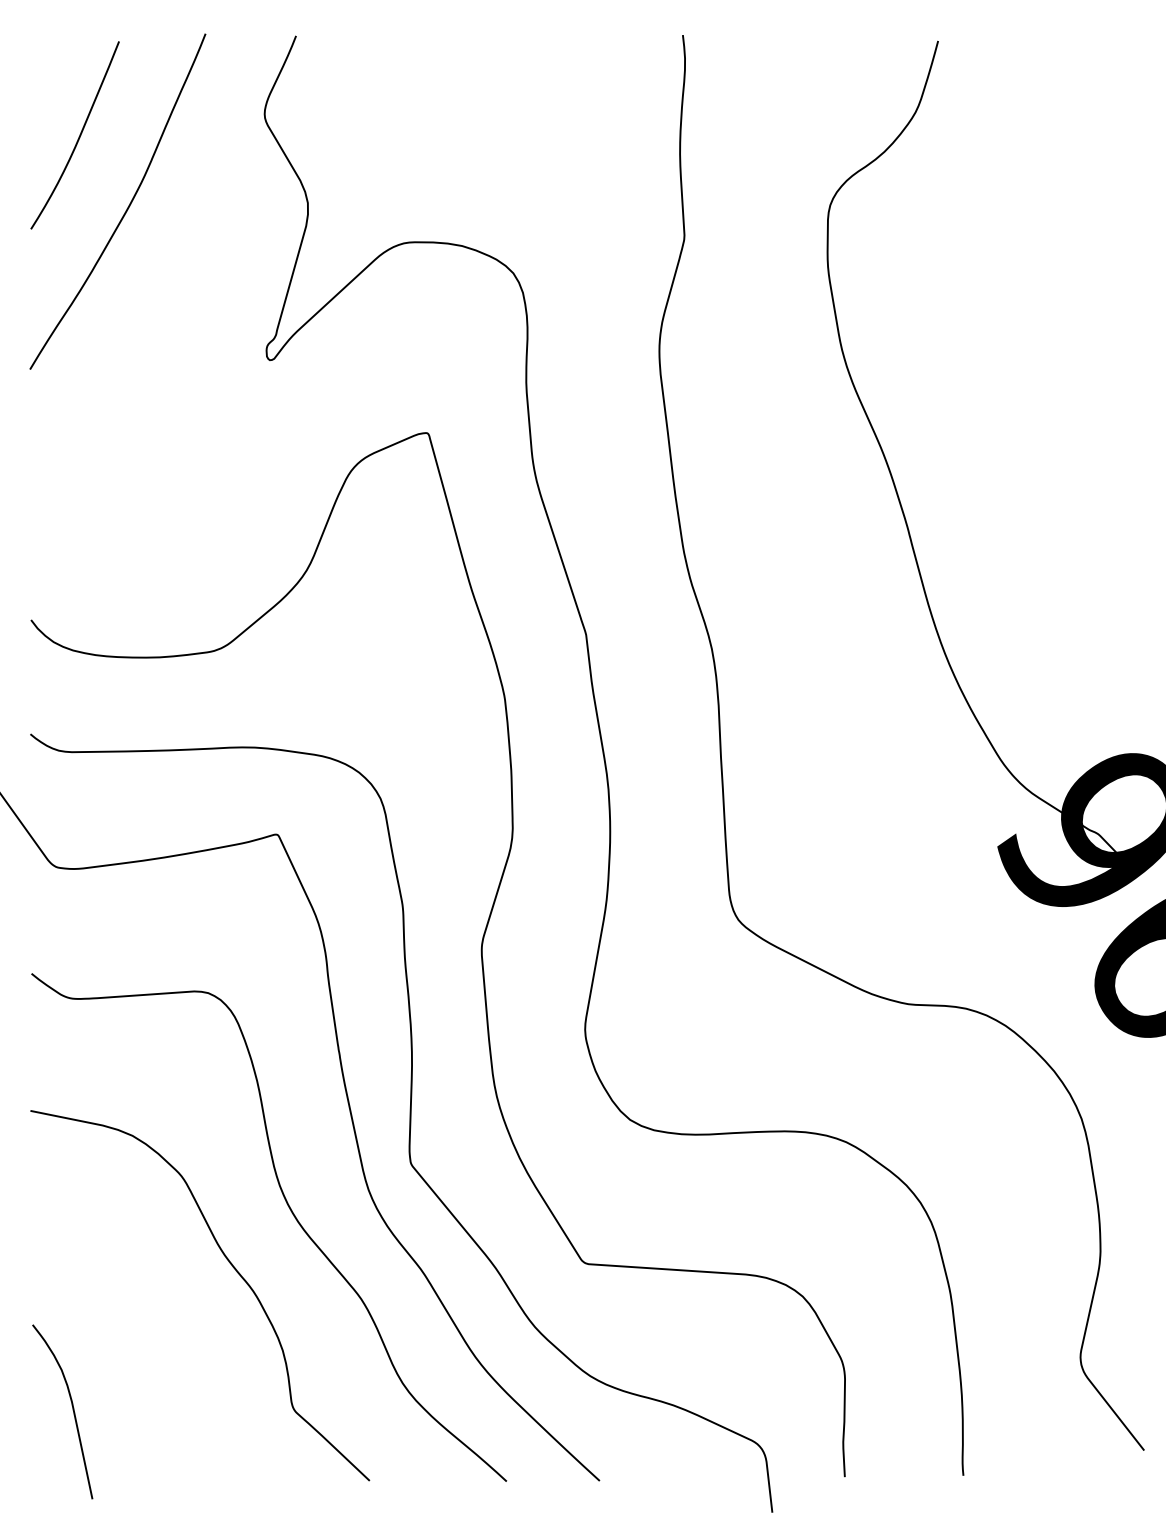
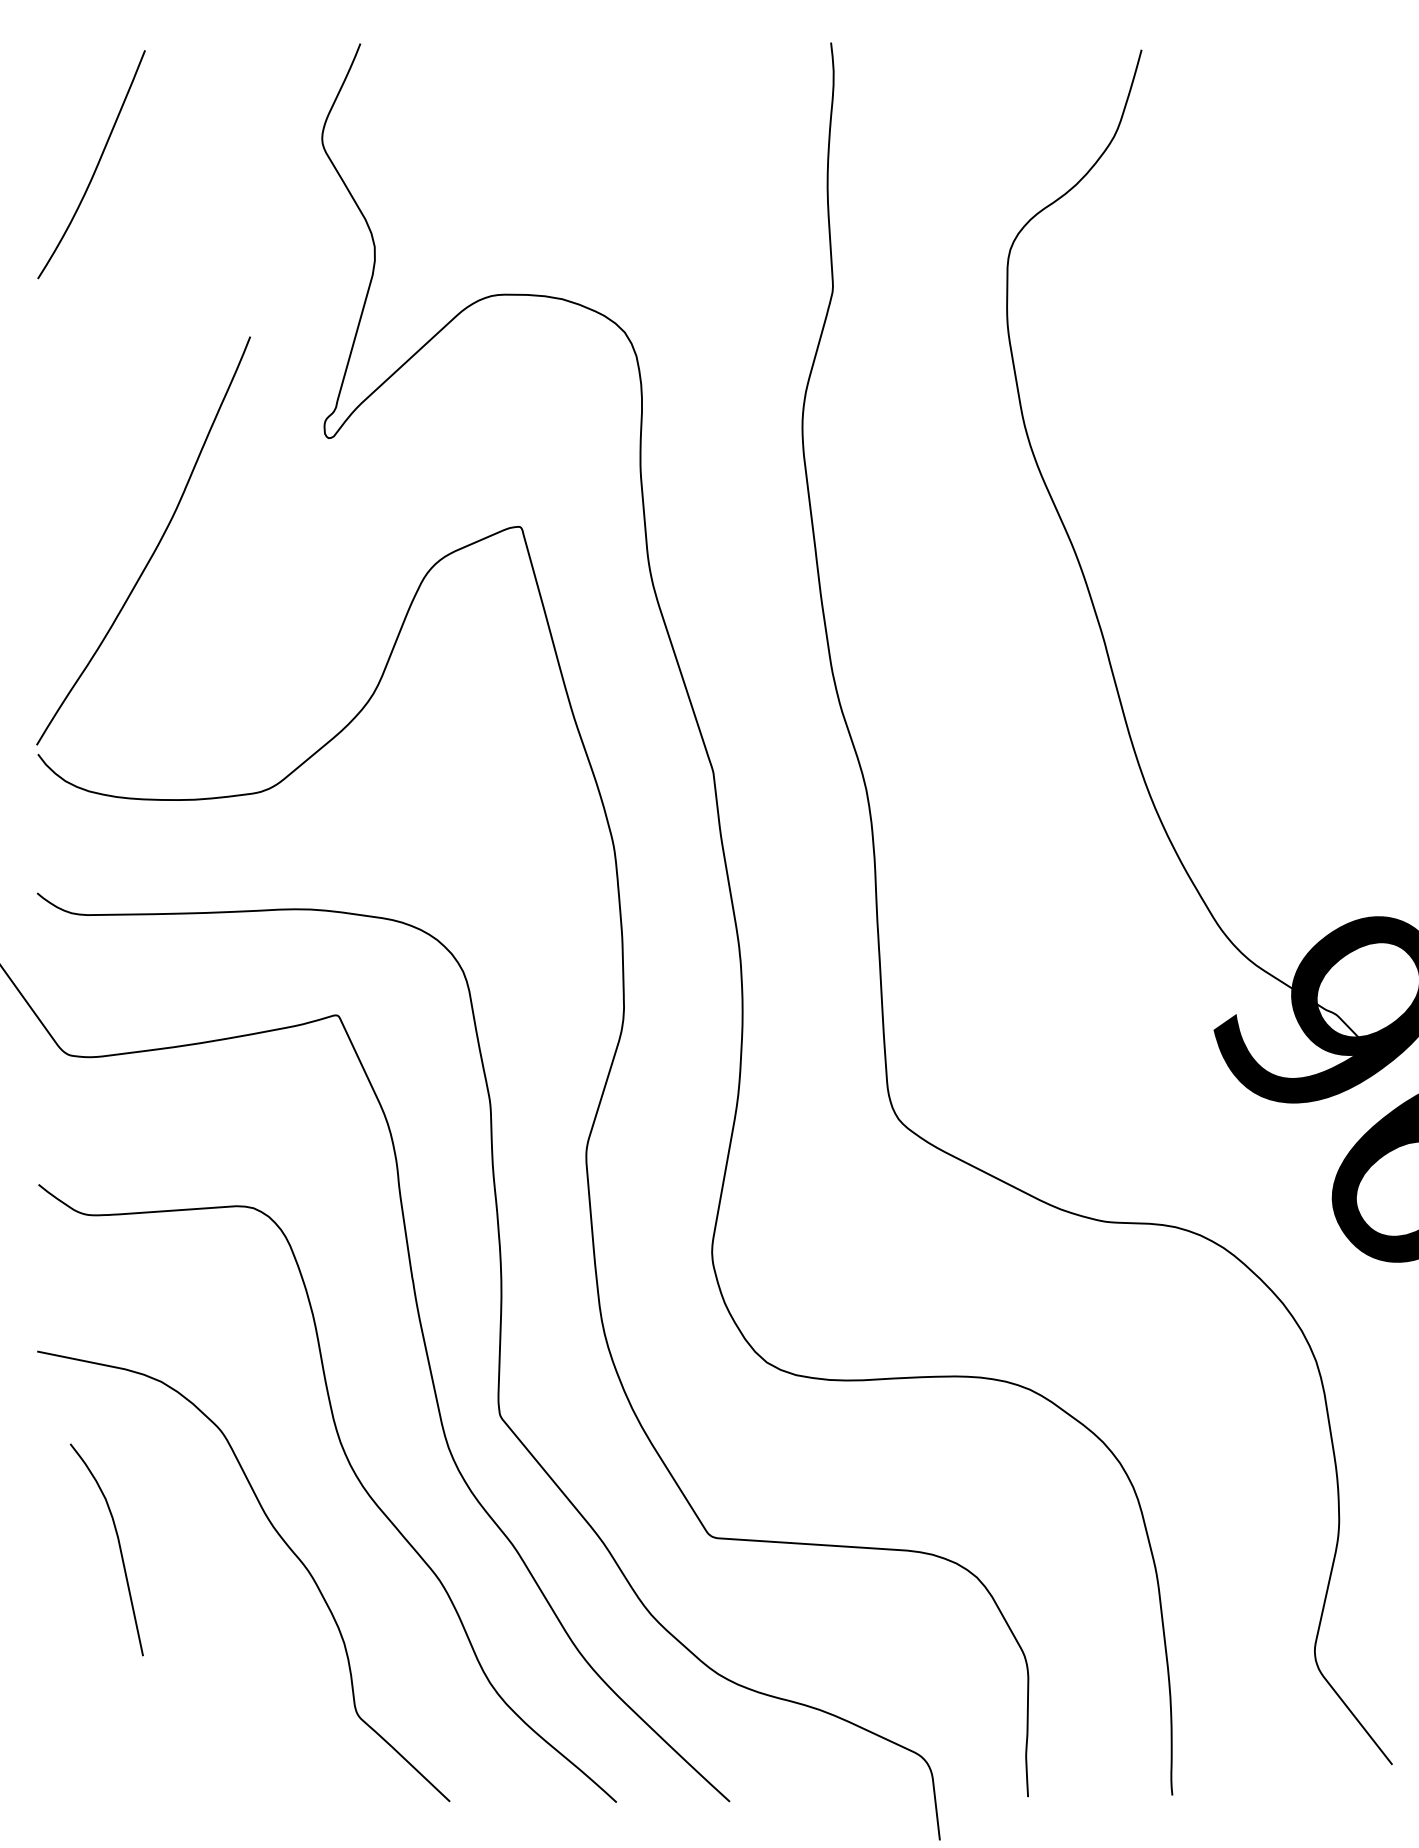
curve: (126, 208) -> (154, 549), moved
curve: (72, 1410) -> (118, 1548), moved

